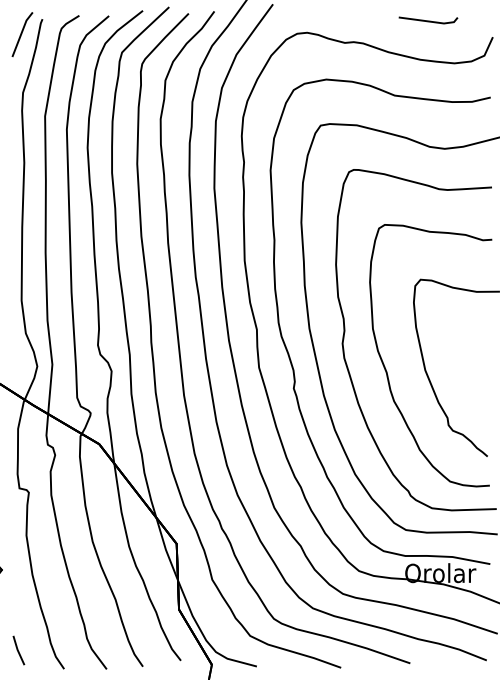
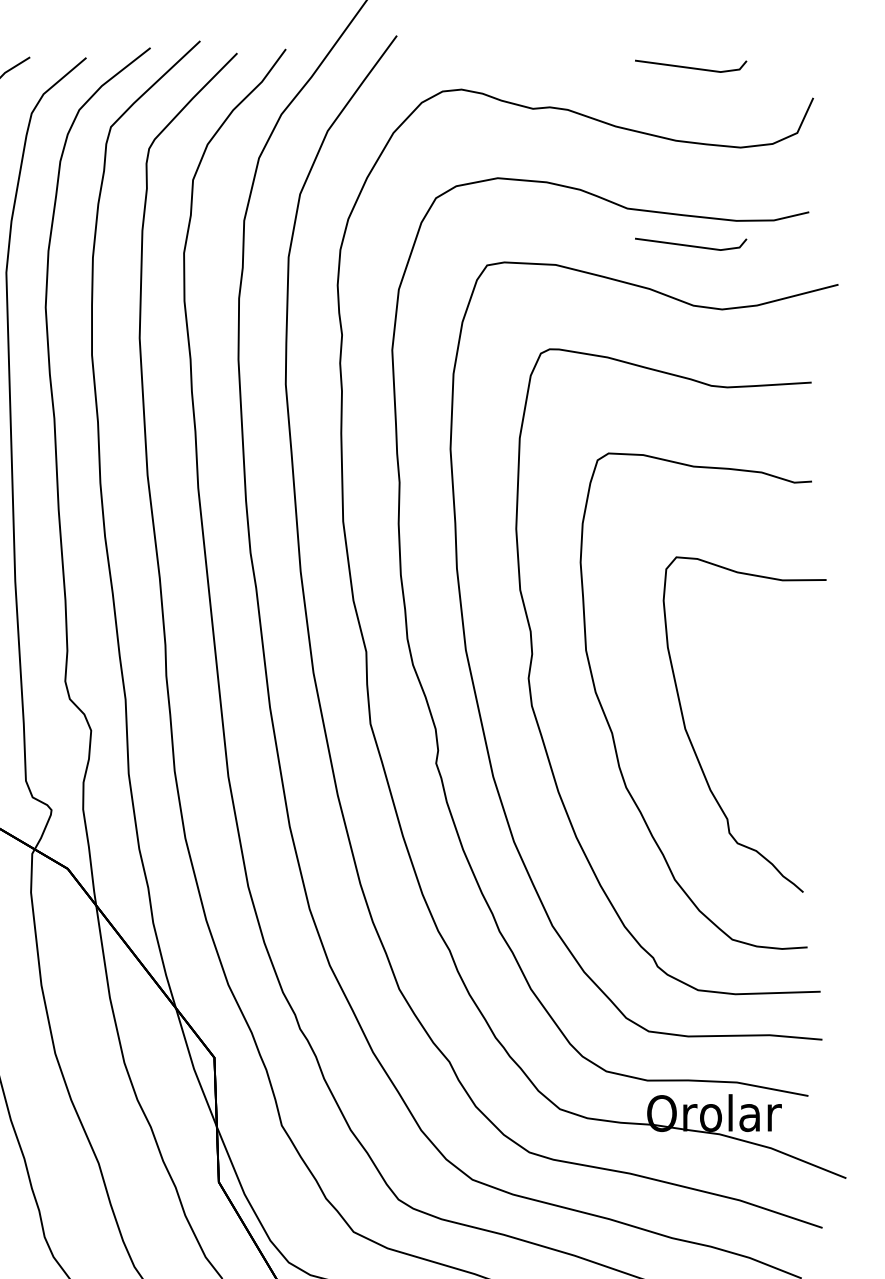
line: (428, 114) -> (691, 244), added

